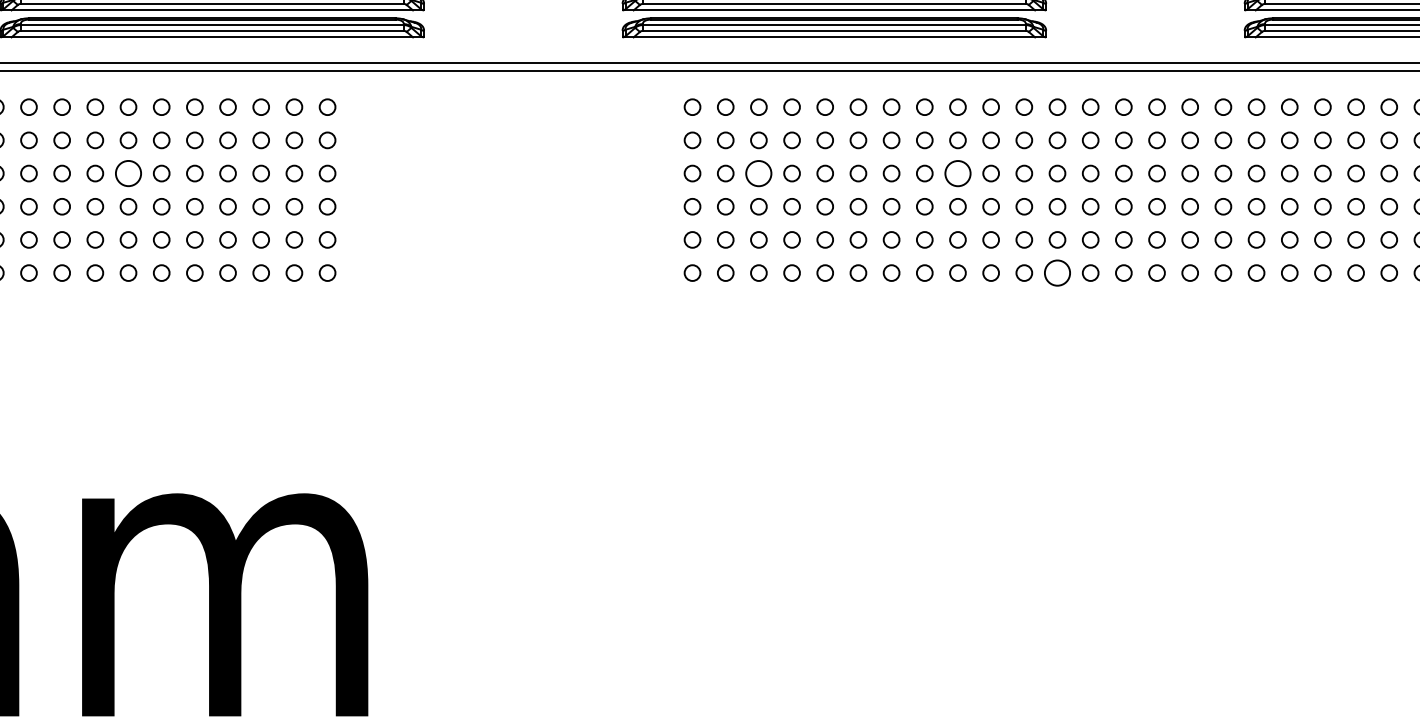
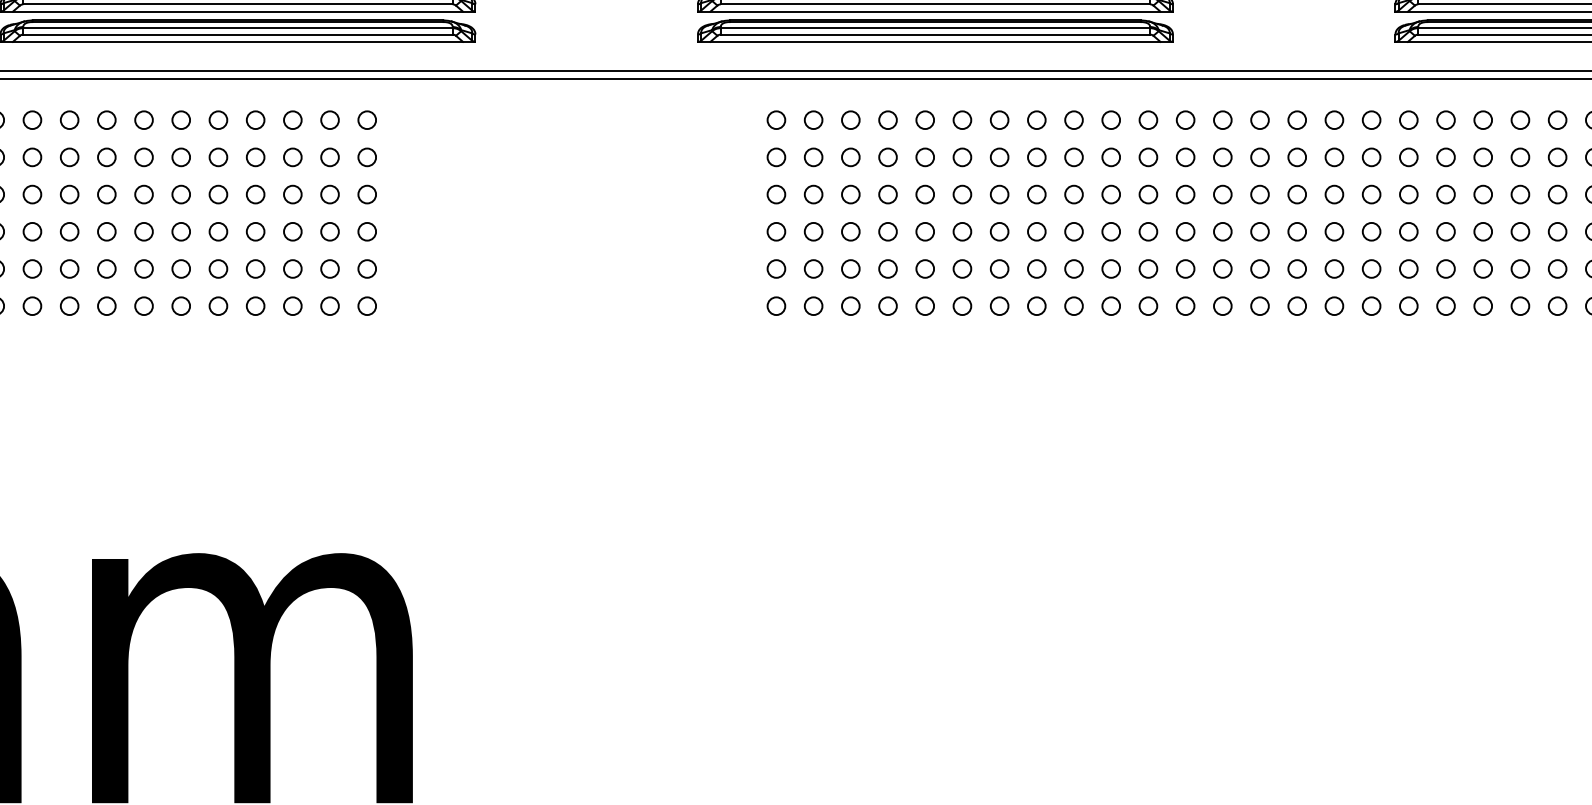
circle: (128, 173) -> (143, 194), size x0.62
circle: (758, 173) -> (850, 194), size x0.62
circle: (957, 173) -> (1073, 194), size x0.62
circle: (1057, 273) -> (1185, 306), size x0.62

